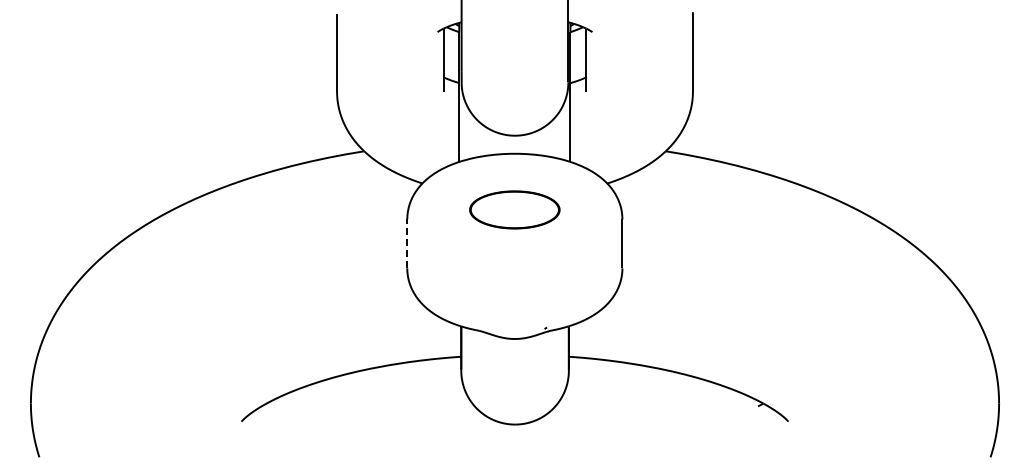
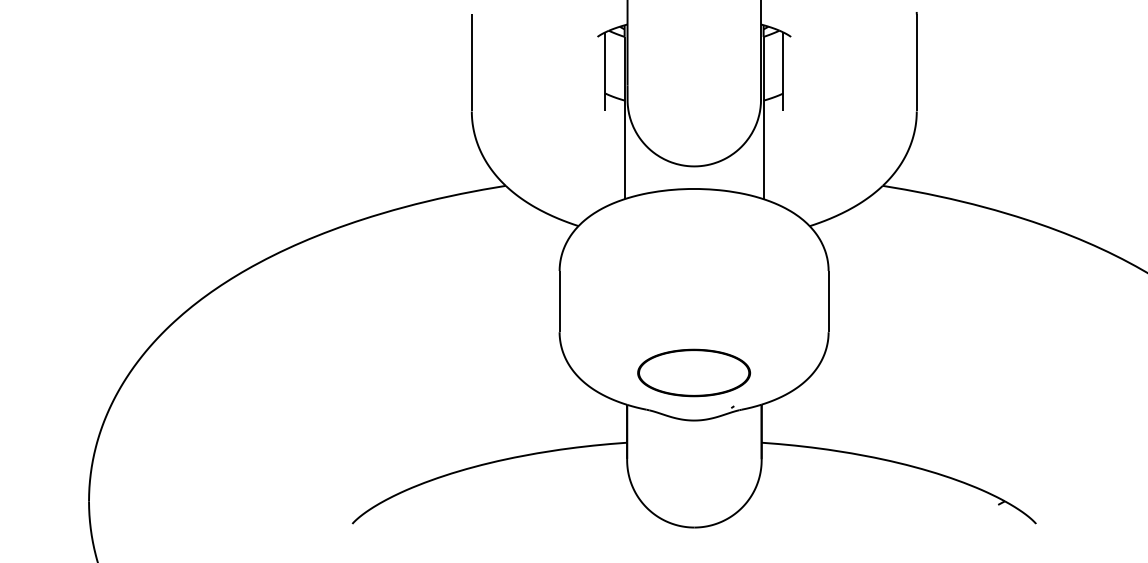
part: (514, 209) -> (693, 372), moved
line: (407, 243) -> (559, 301), dashed -> solid

